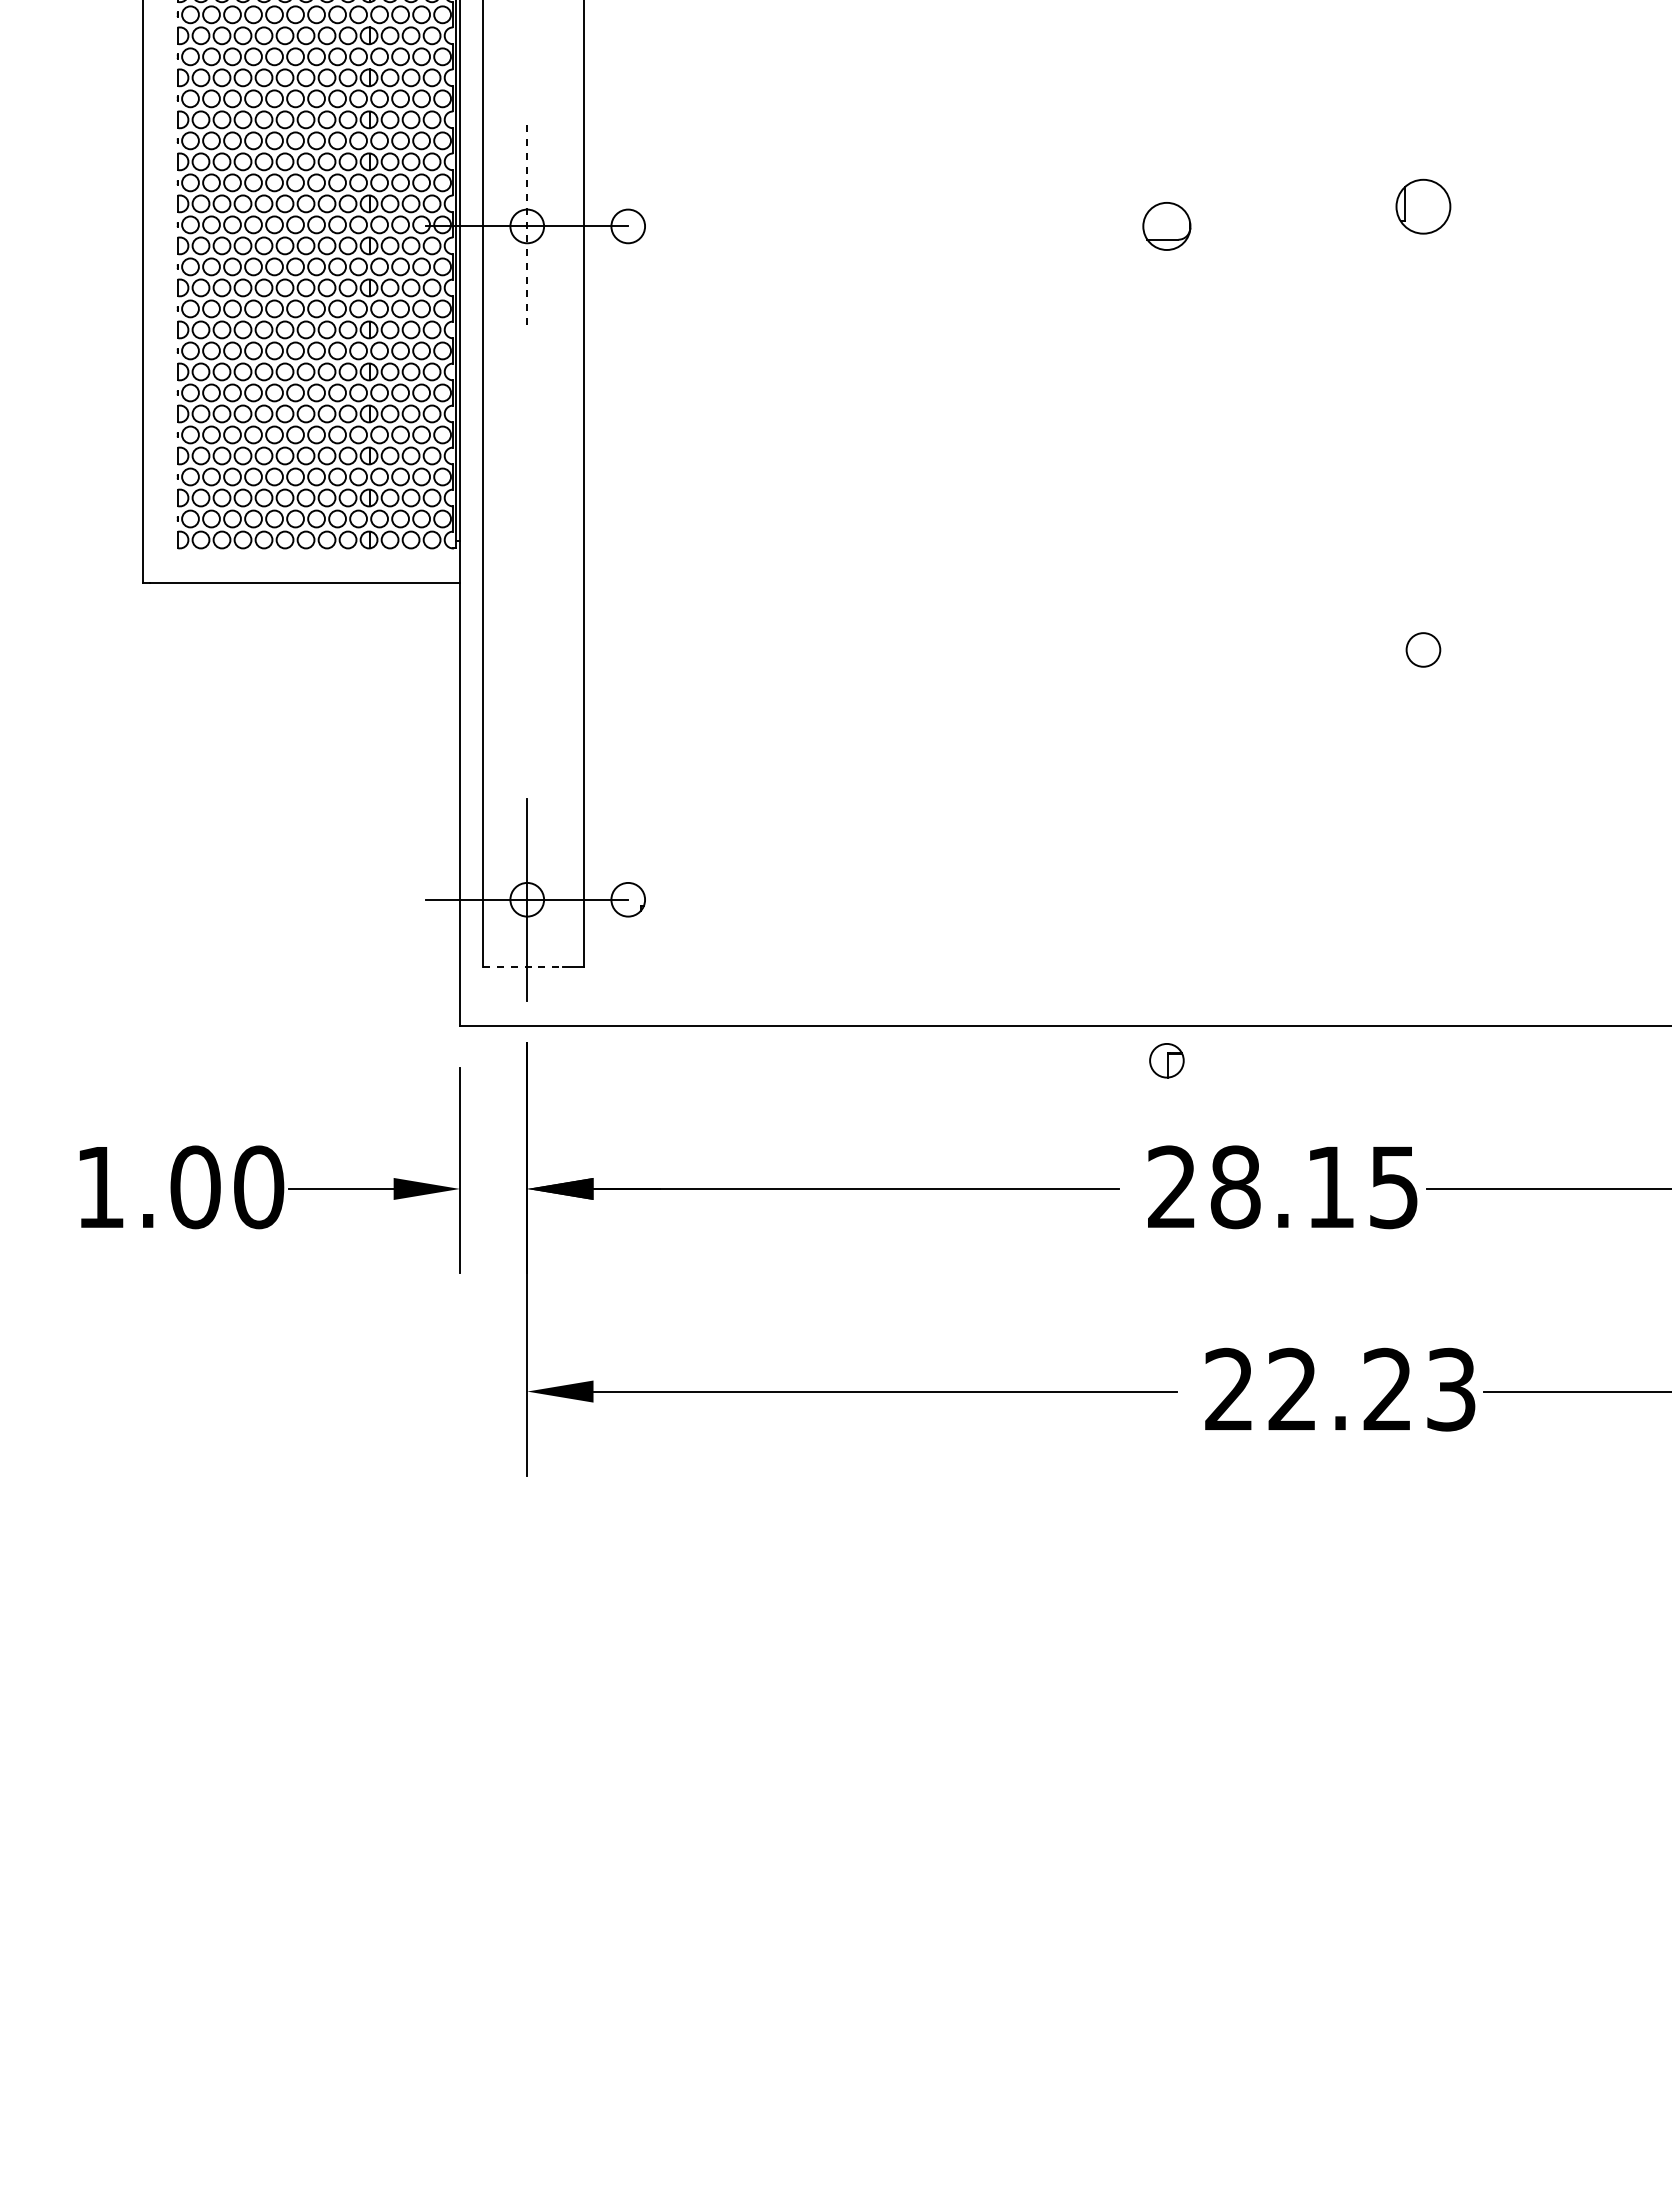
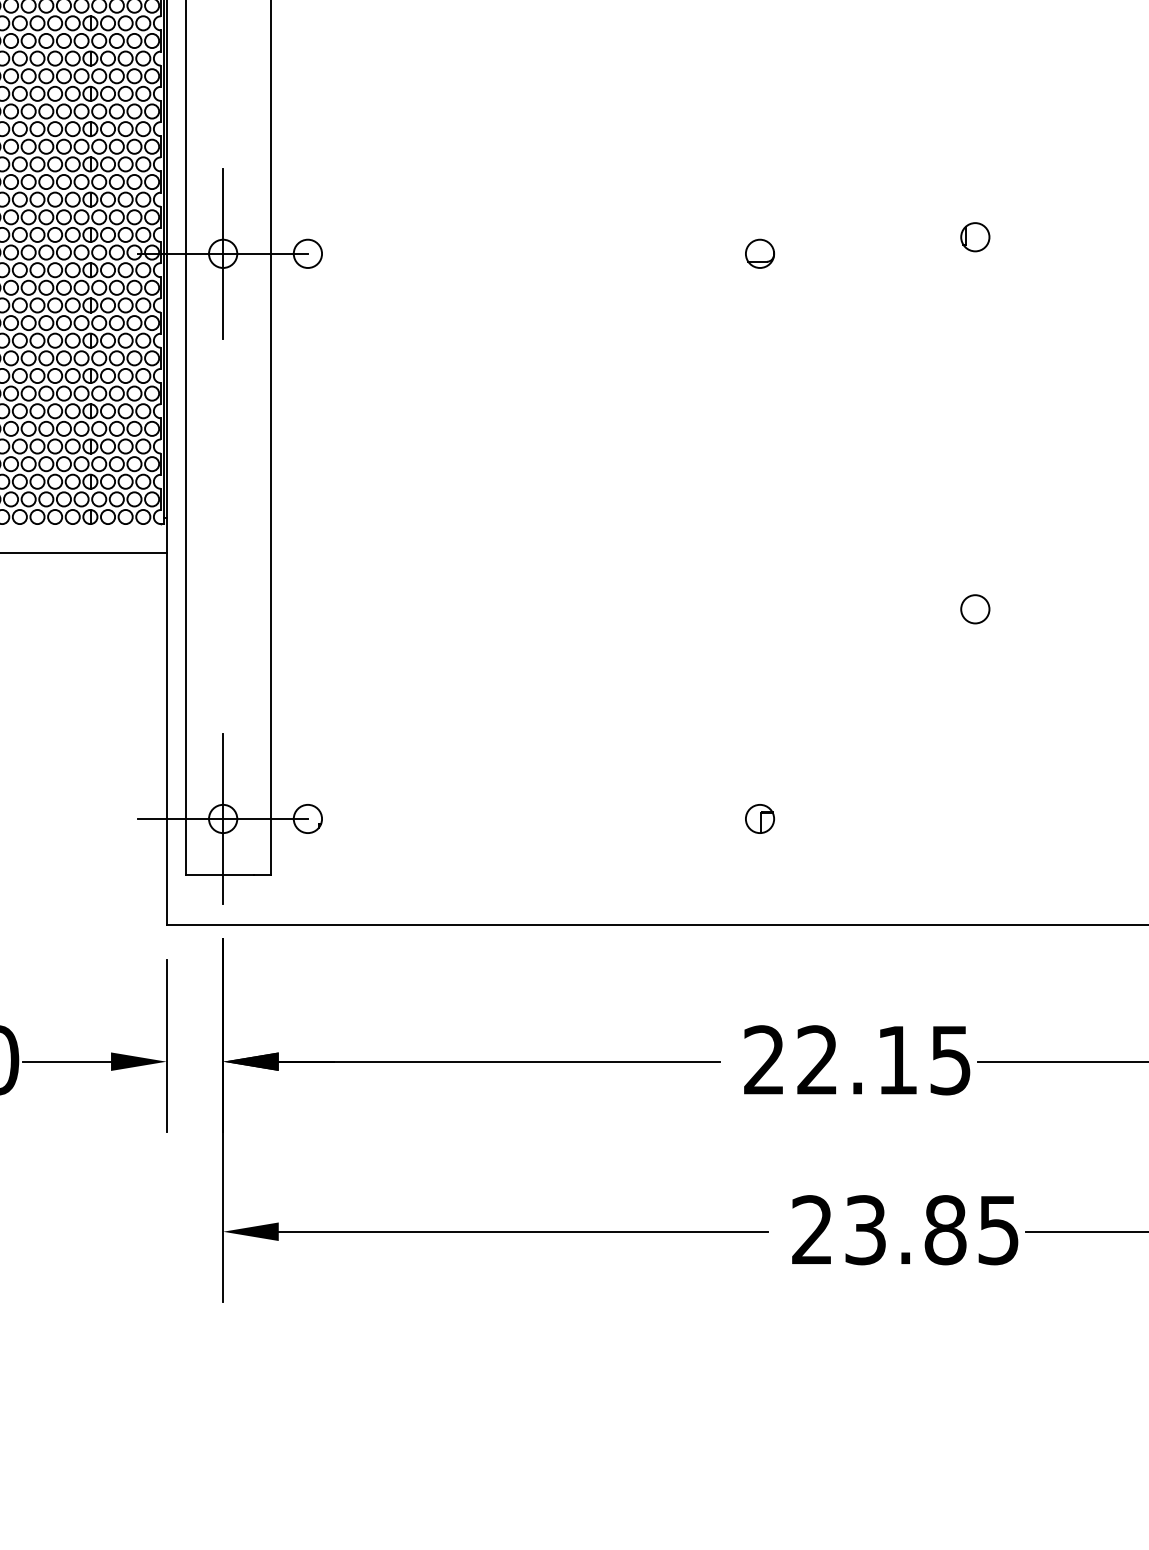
part: (1423, 206) -> (975, 237), size x0.62
line: (527, 226) -> (223, 253), dashed -> solid
part: (1166, 226) -> (759, 253), size x0.71
line: (523, 967) -> (220, 875), dashed -> solid
part: (1166, 1060) -> (759, 818), moved
text: (1235, 1187) -> (817, 1060), 28.15 -> 22.15
text: (1371, 1389) -> (931, 1230), 22.23 -> 23.85

